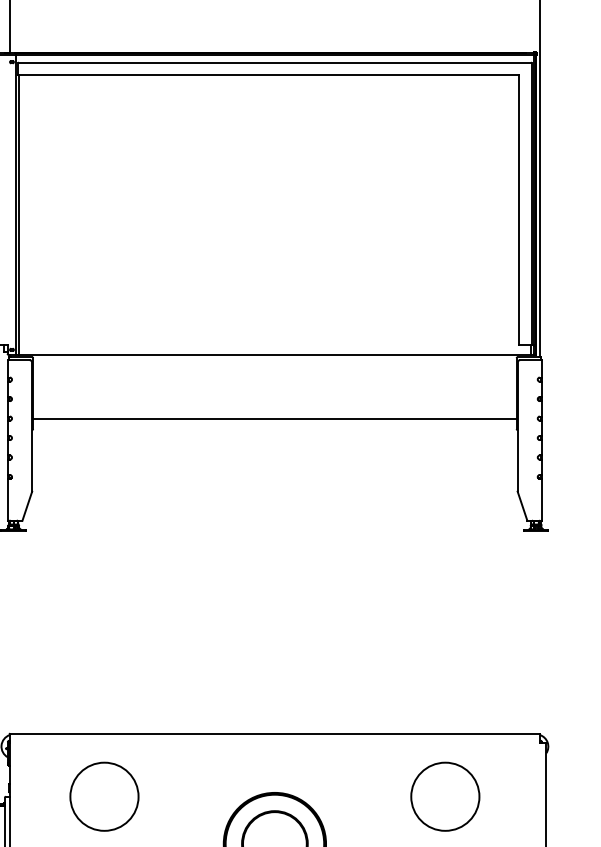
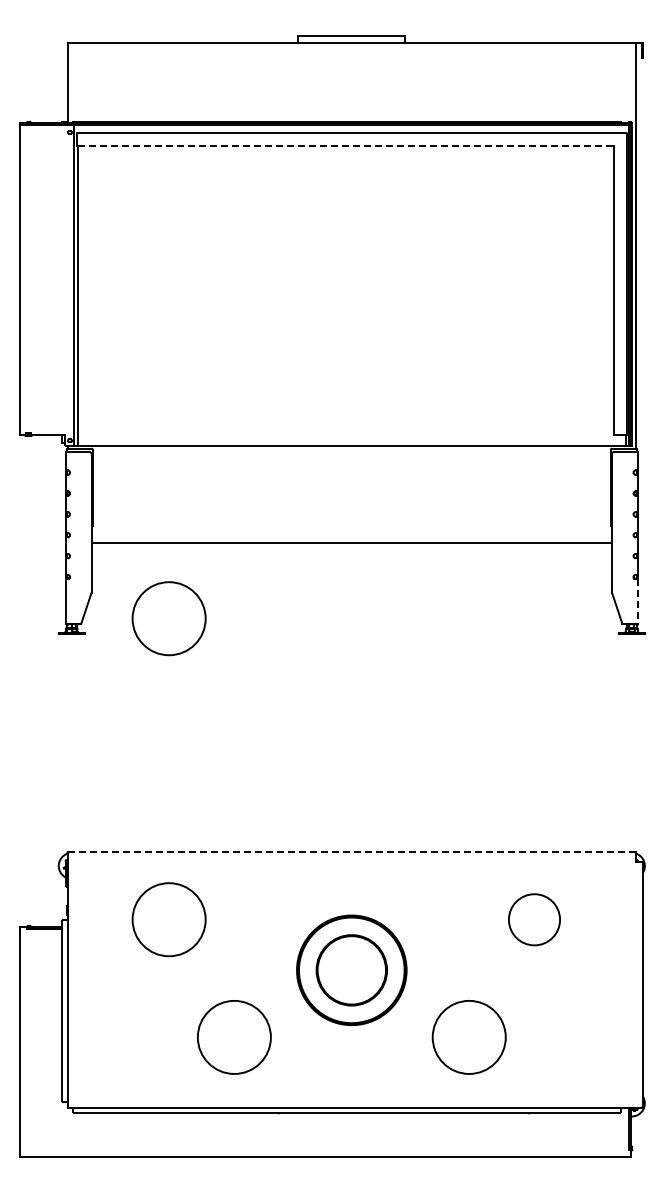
line: (269, 74) -> (346, 145), solid -> dashed
line: (274, 418) -> (351, 543), moved
line: (542, 500) -> (638, 602), solid -> dashed
circle: (103, 515) -> (168, 618), added
line: (274, 734) -> (351, 852), solid -> dashed
circle: (445, 796) -> (534, 919), size x0.7

